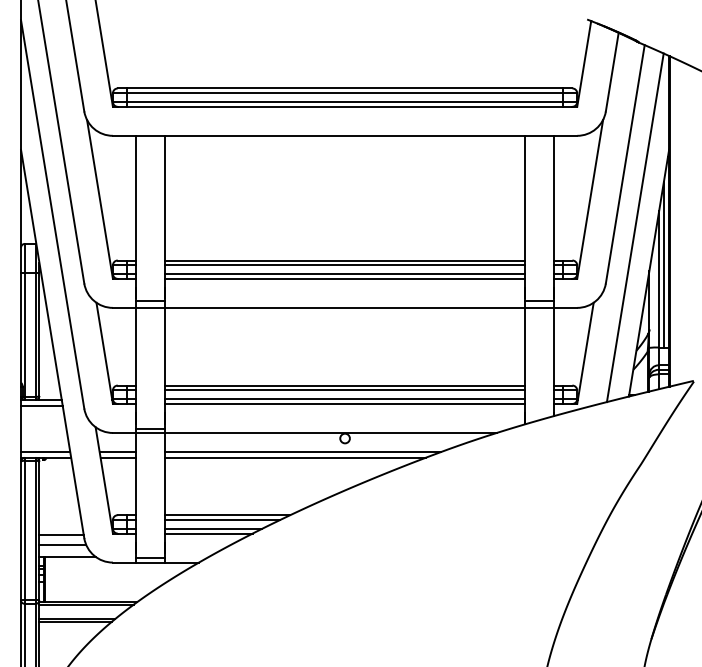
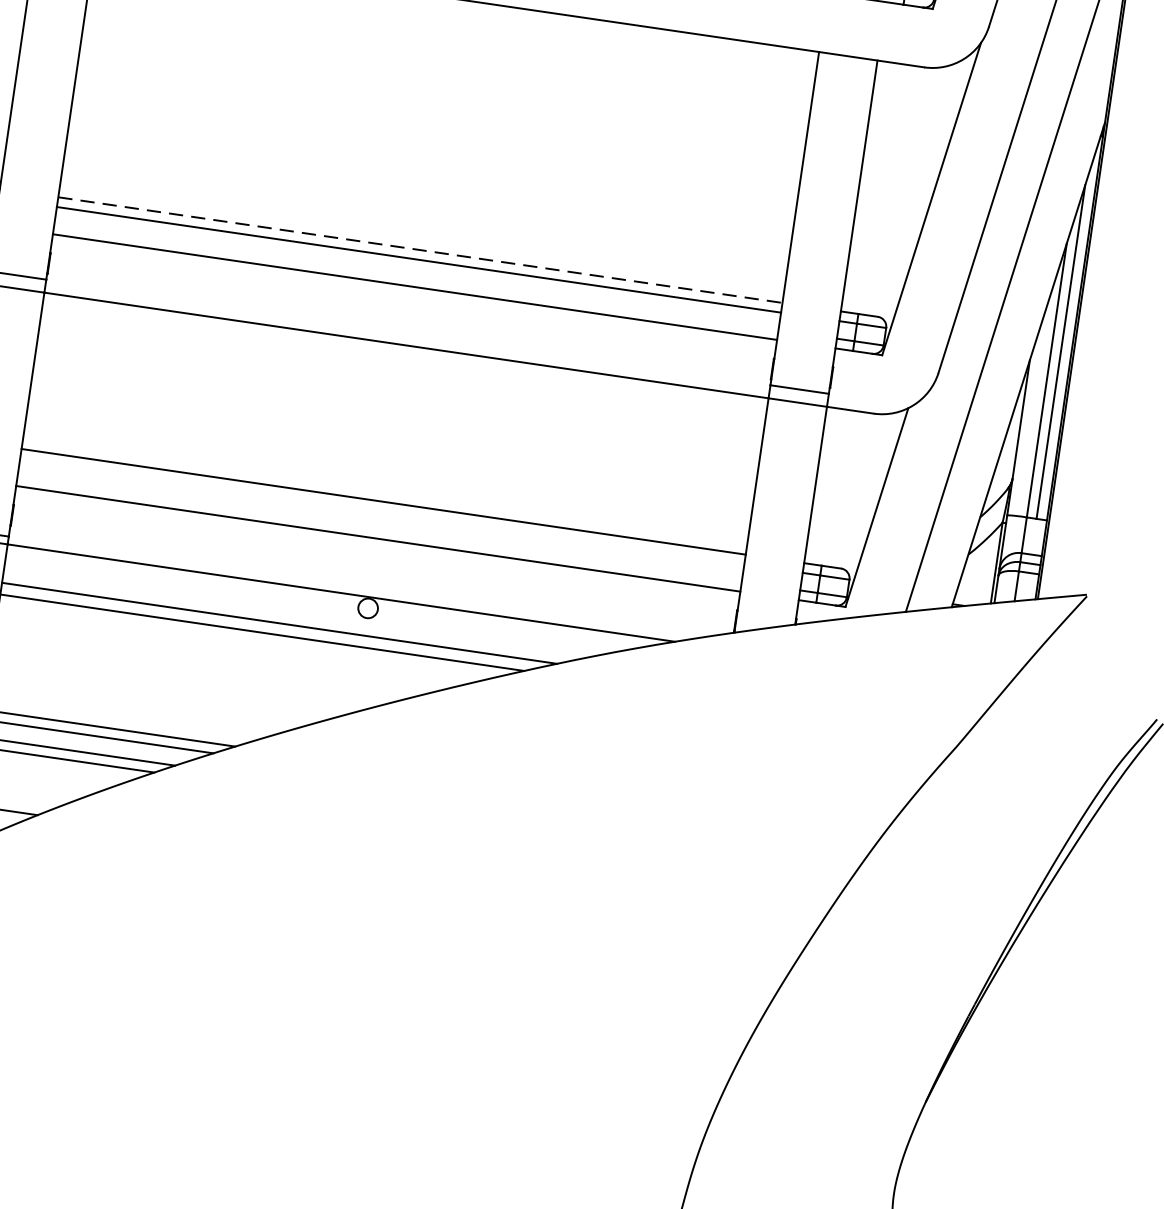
line: (345, 260) -> (421, 250), solid -> dashed
line: (344, 274) -> (415, 278), removed
line: (344, 390) -> (381, 511), removed
line: (344, 399) -> (378, 529), removed

